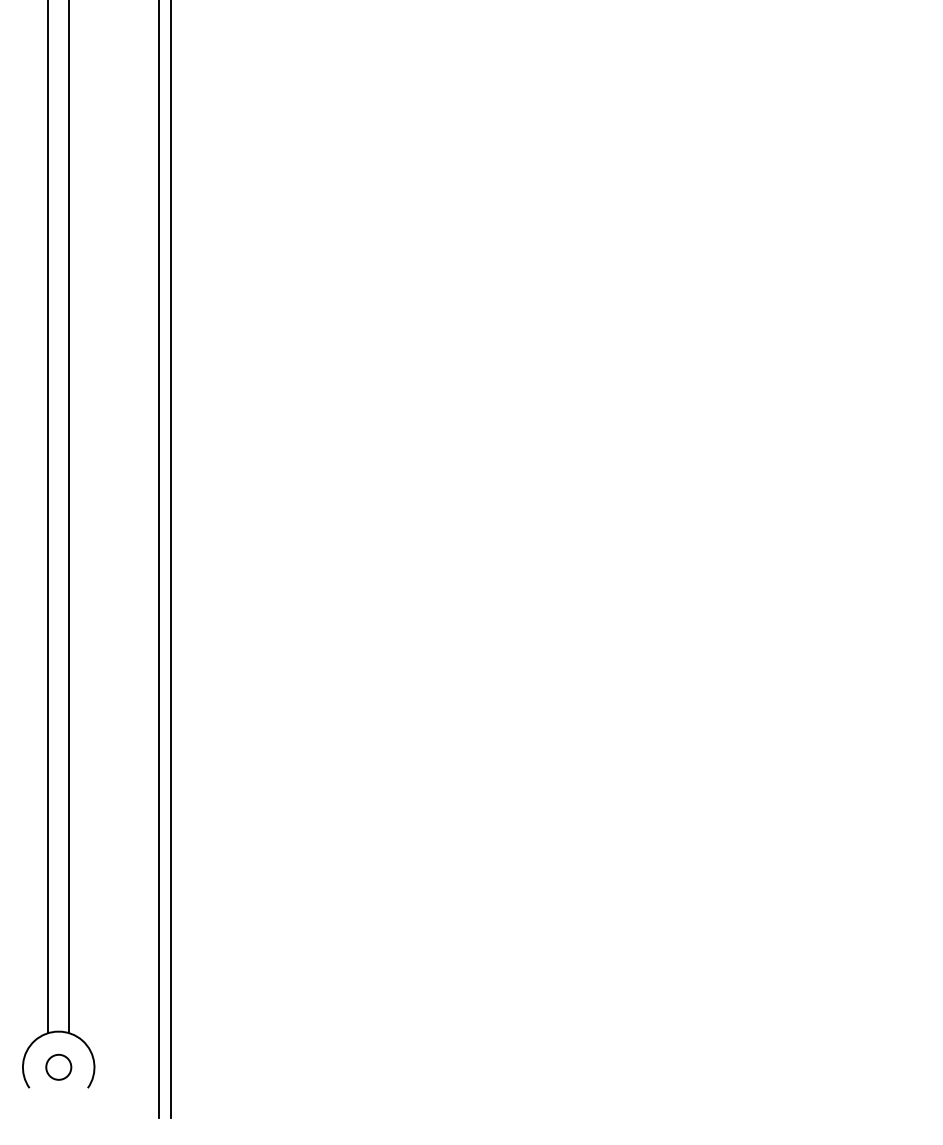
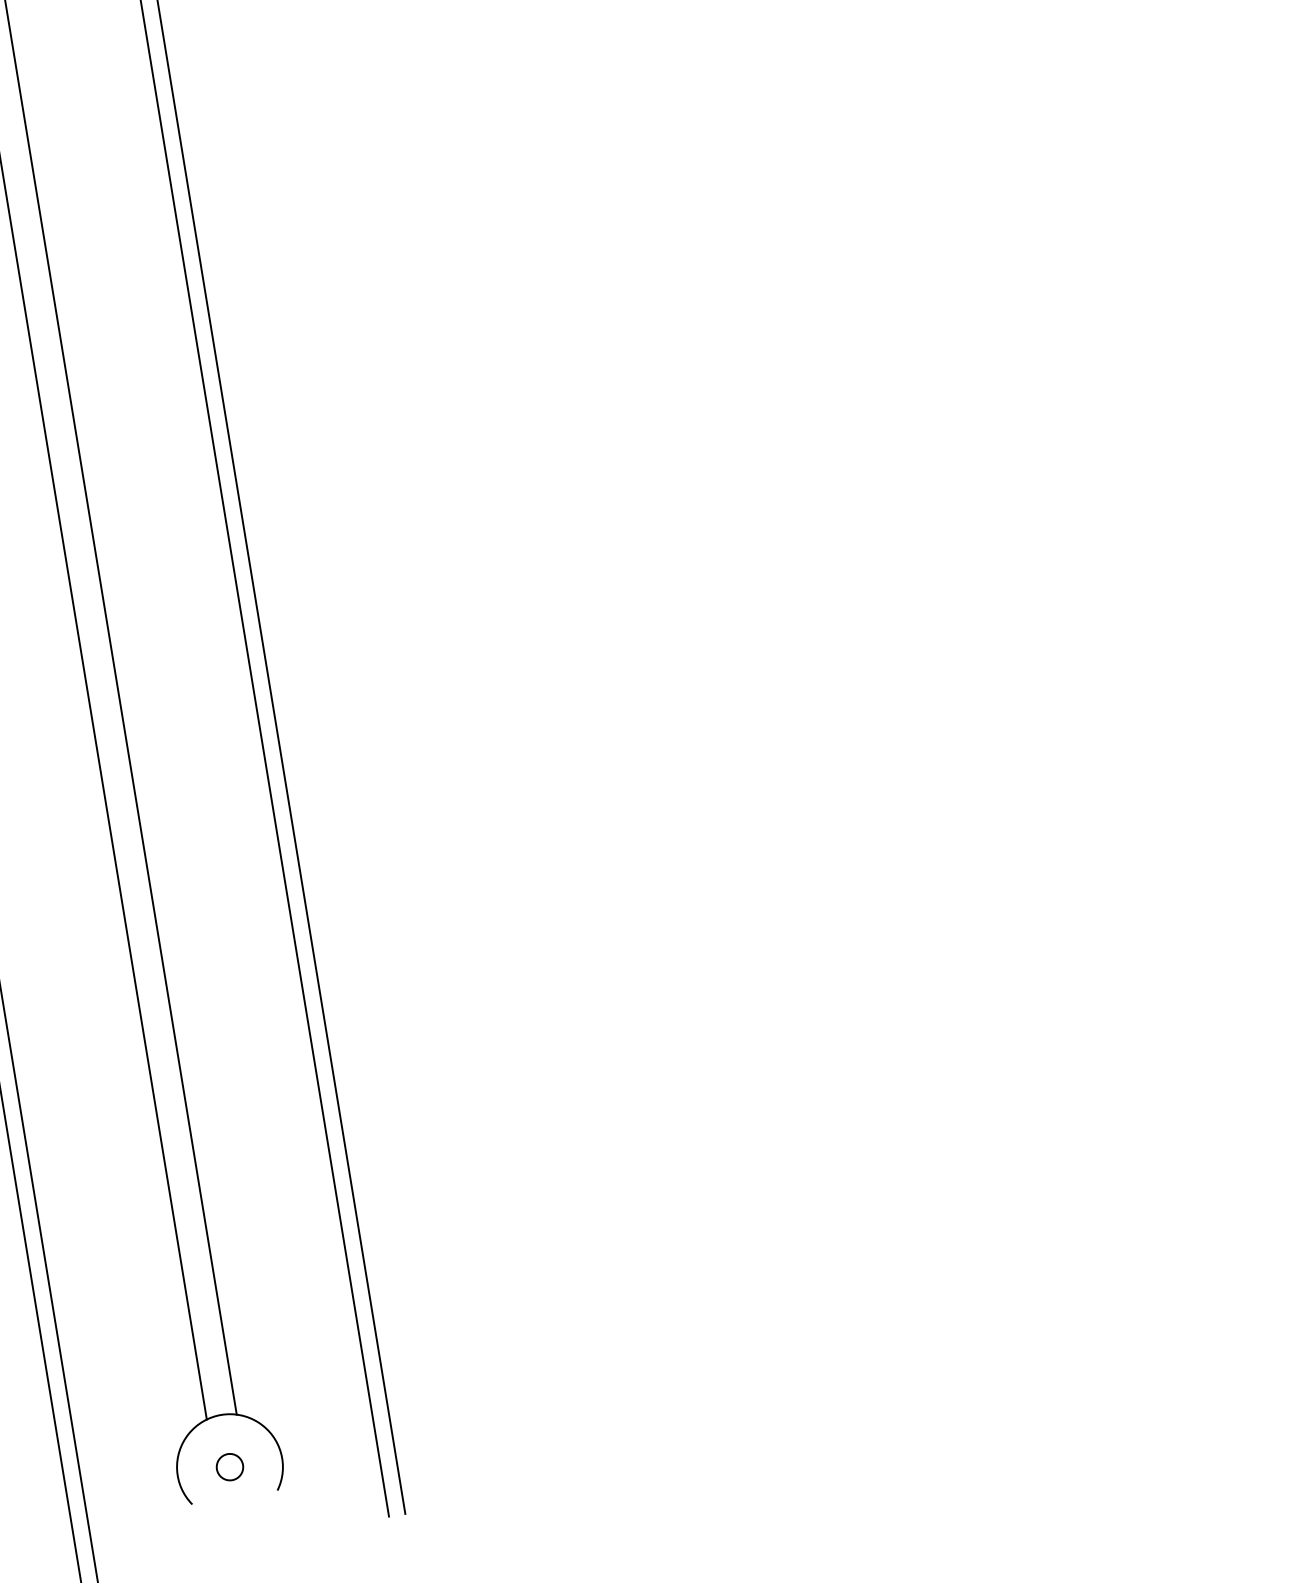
circle: (58, 1067) -> (229, 1467), size x0.71

